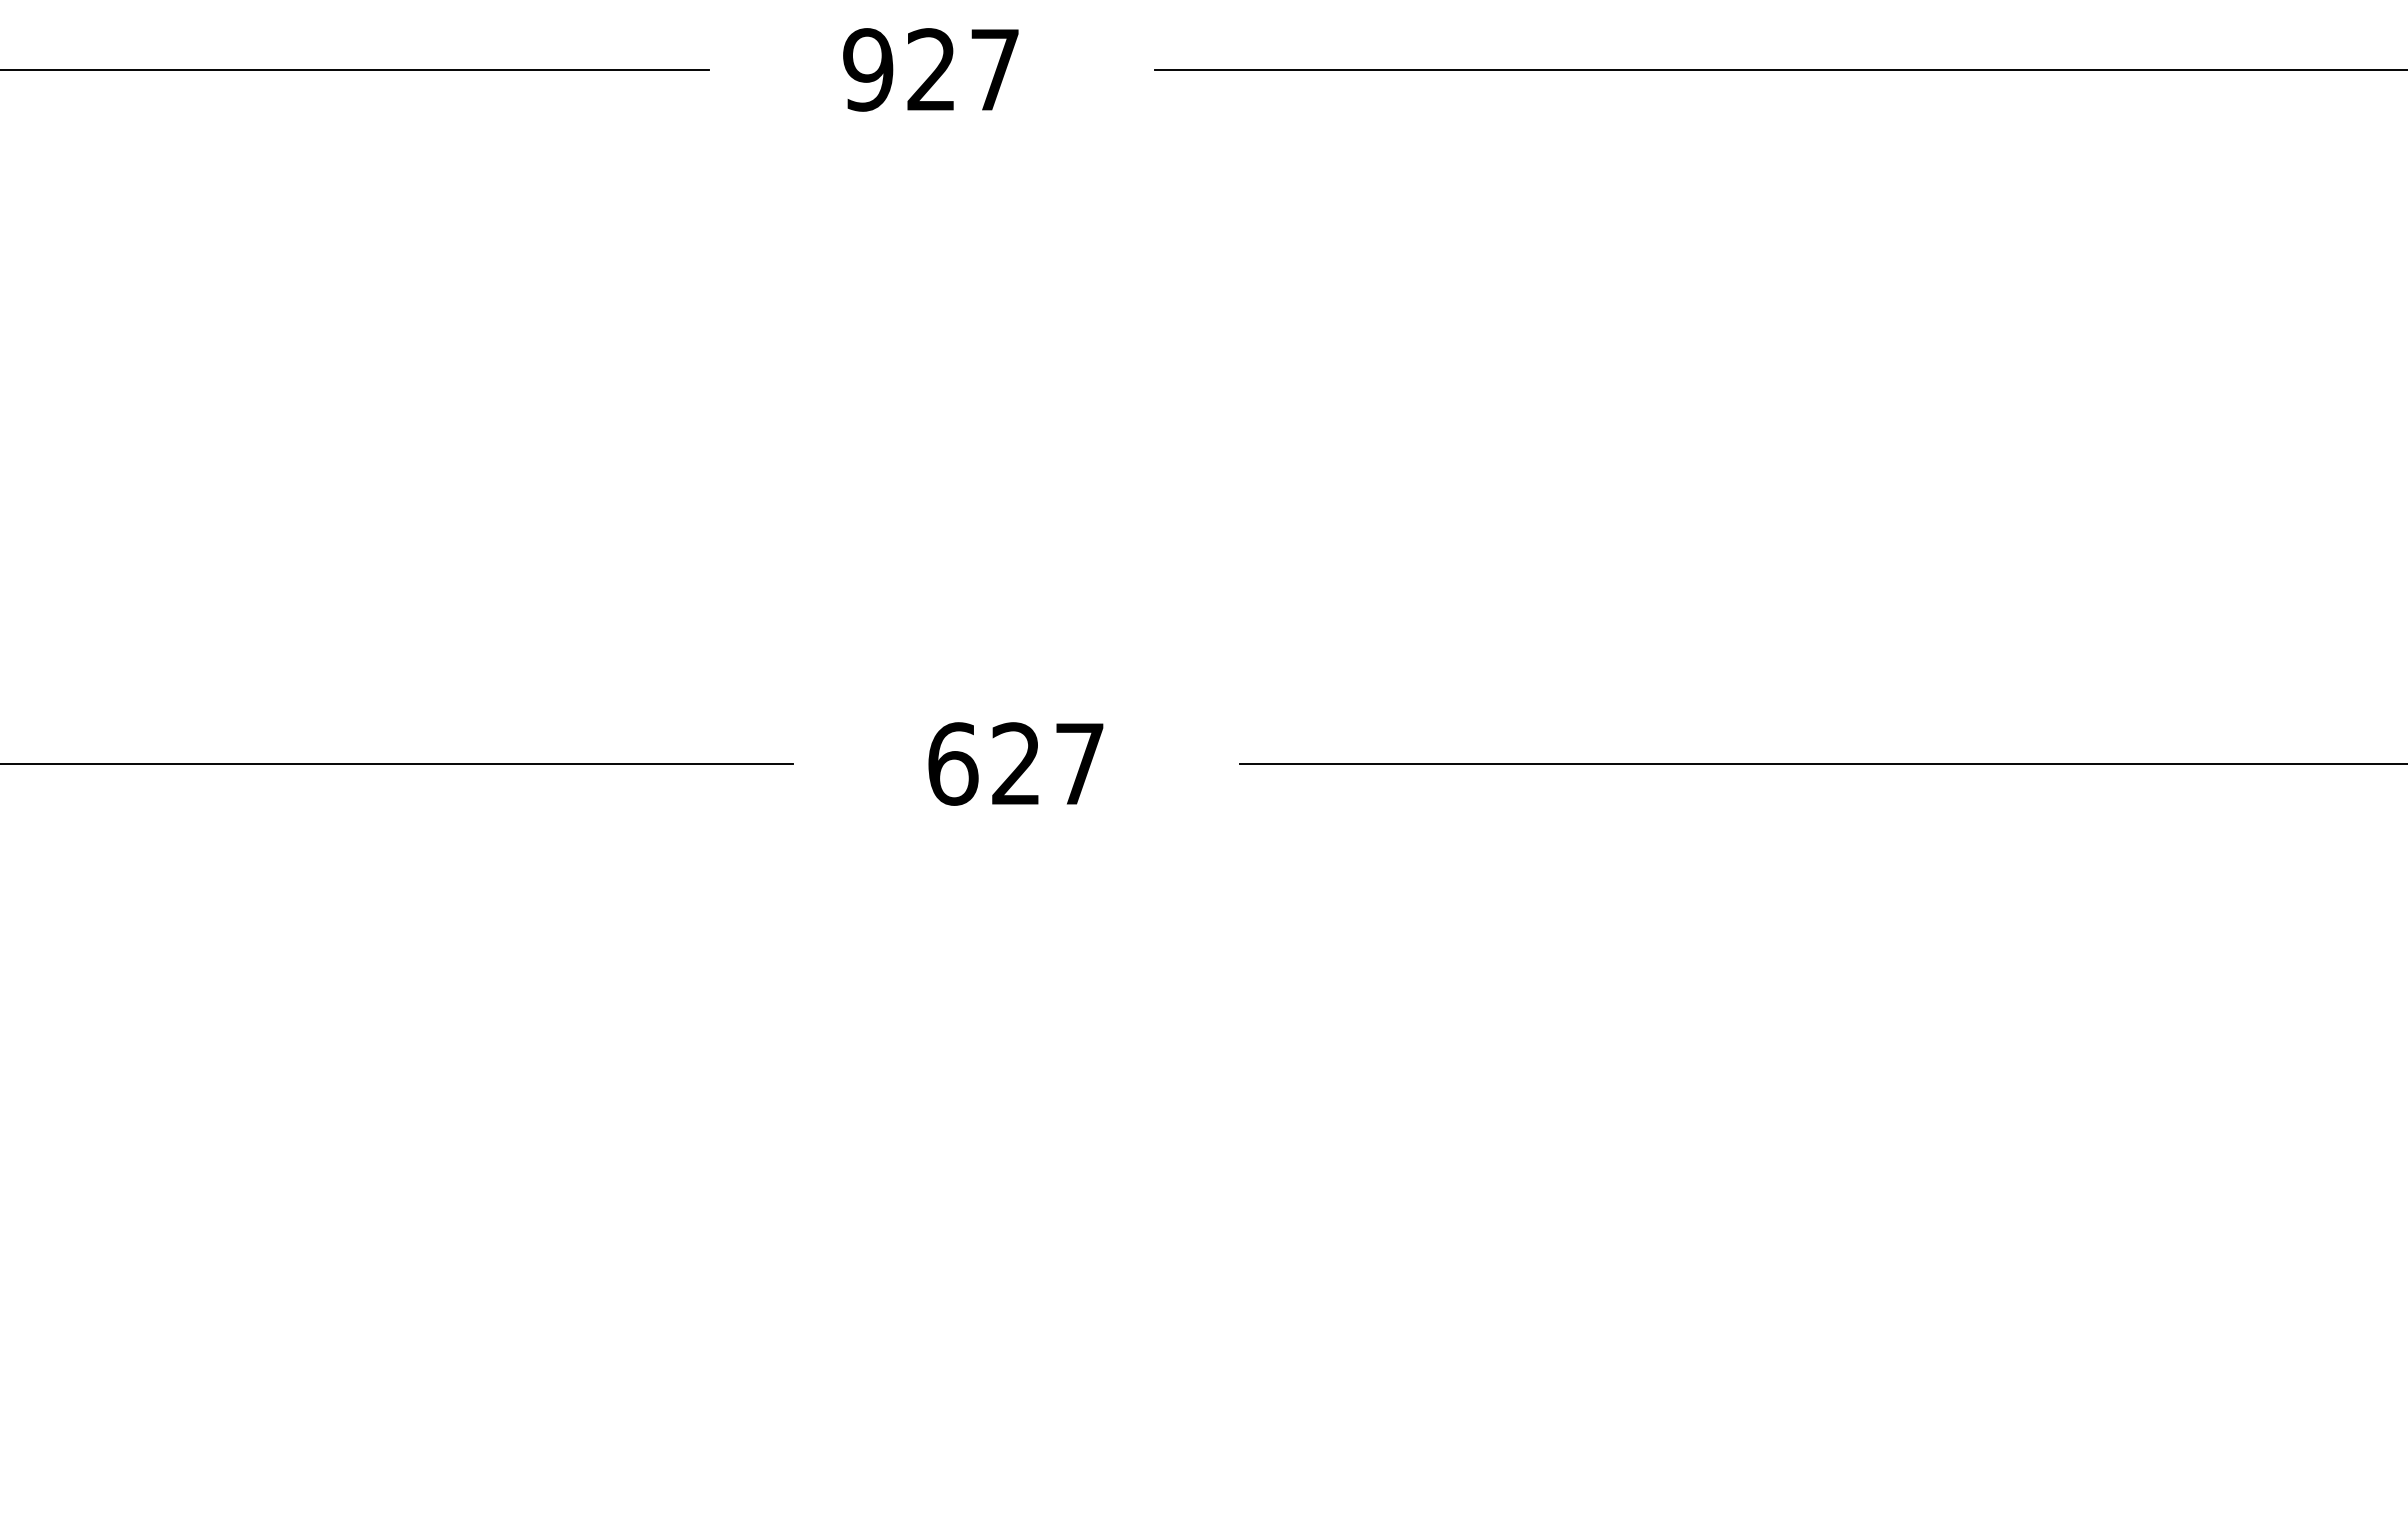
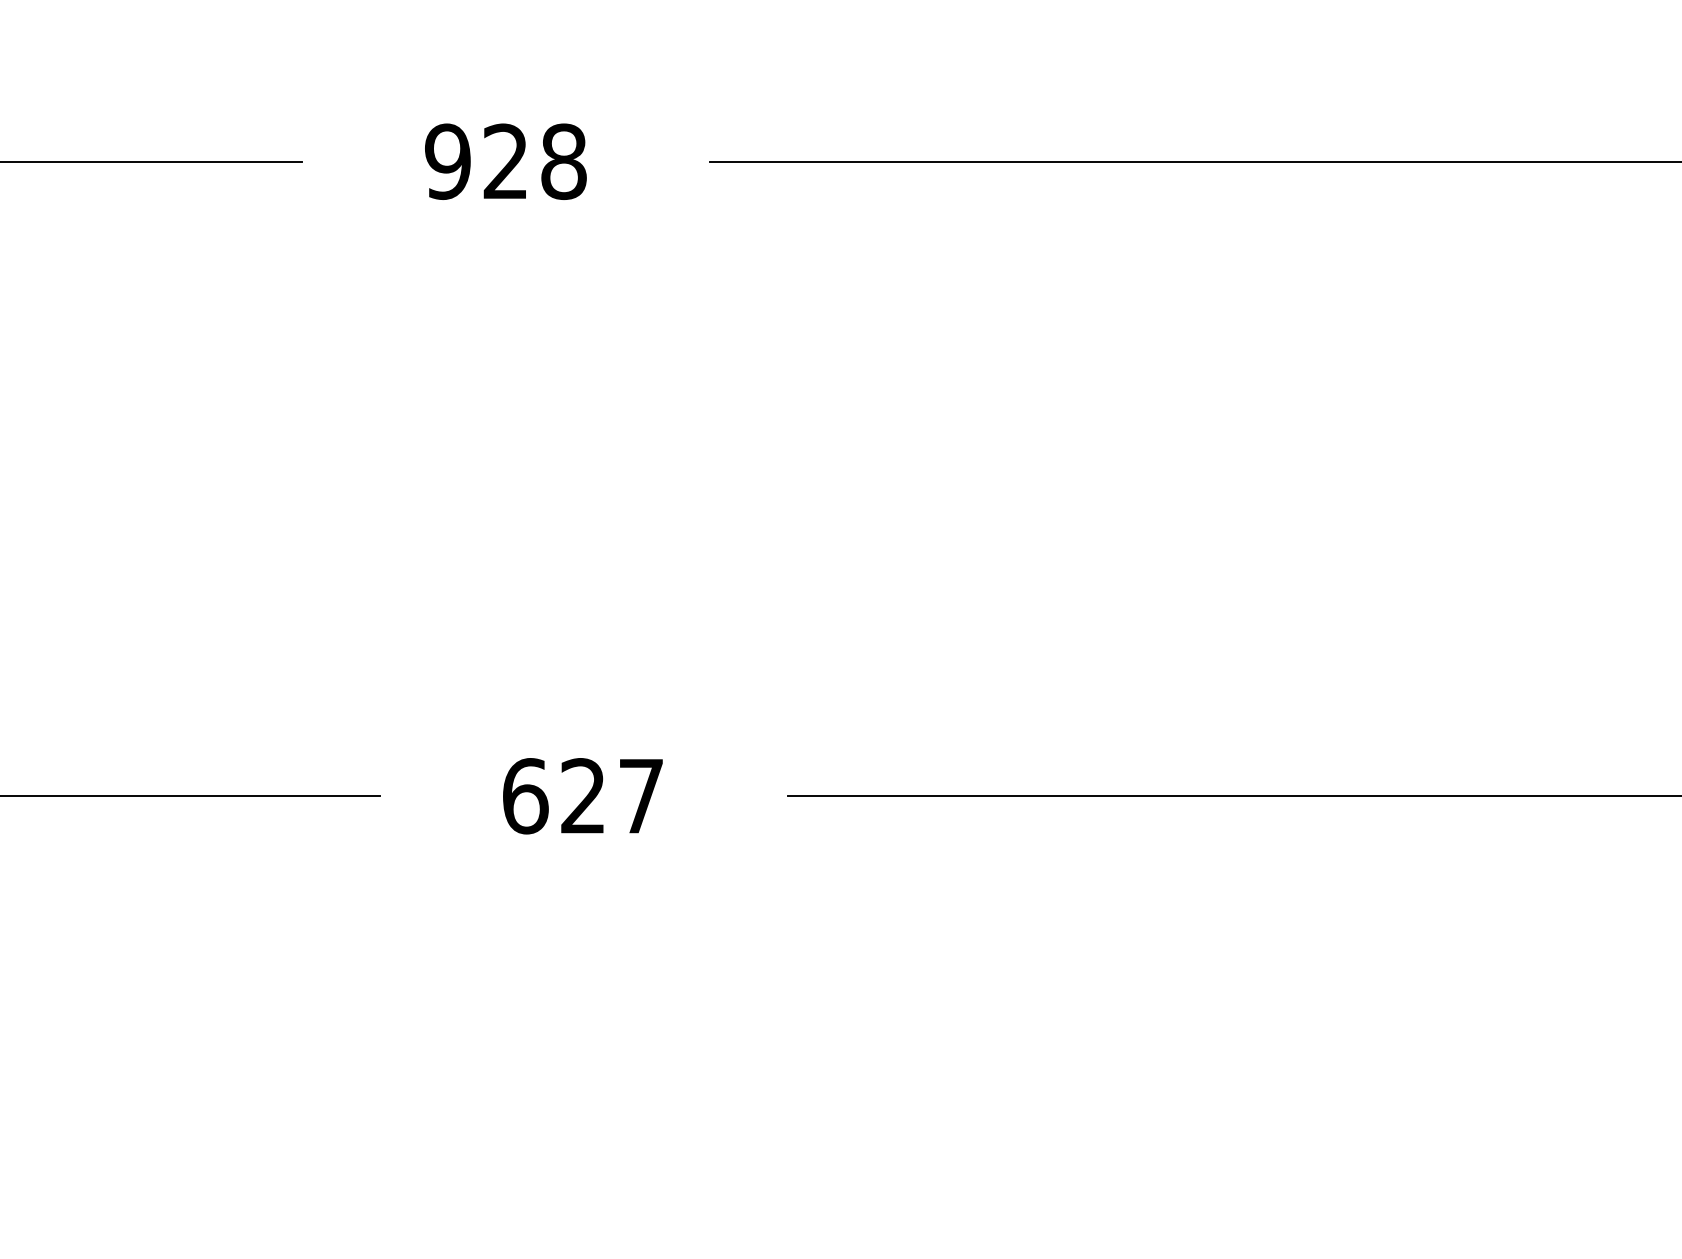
text: (995, 69) -> (564, 161), 927 -> 928

